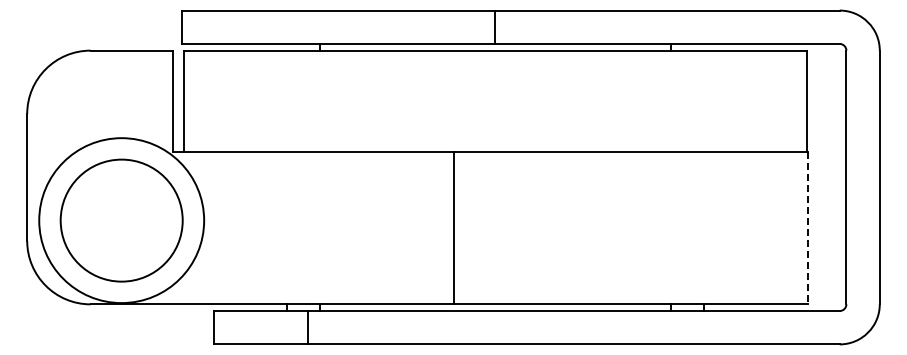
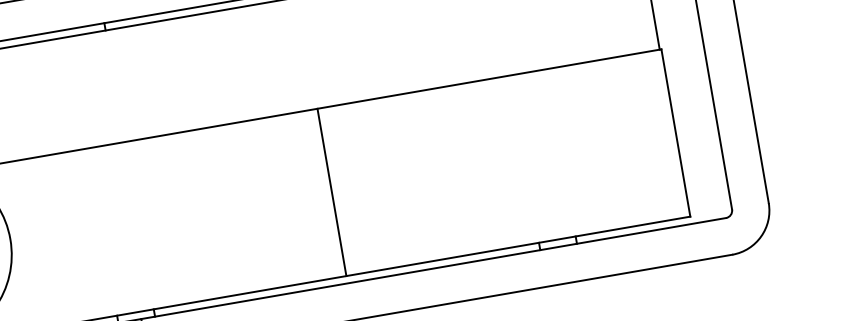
line: (454, 228) -> (332, 192), moved
line: (808, 228) -> (676, 133), dashed -> solid

